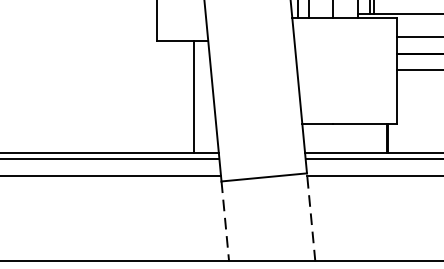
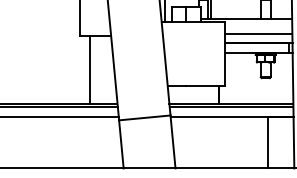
line: (193, 96) -> (90, 69), moved
line: (311, 216) -> (173, 141), dashed -> solid
line: (225, 221) -> (121, 144), dashed -> solid

